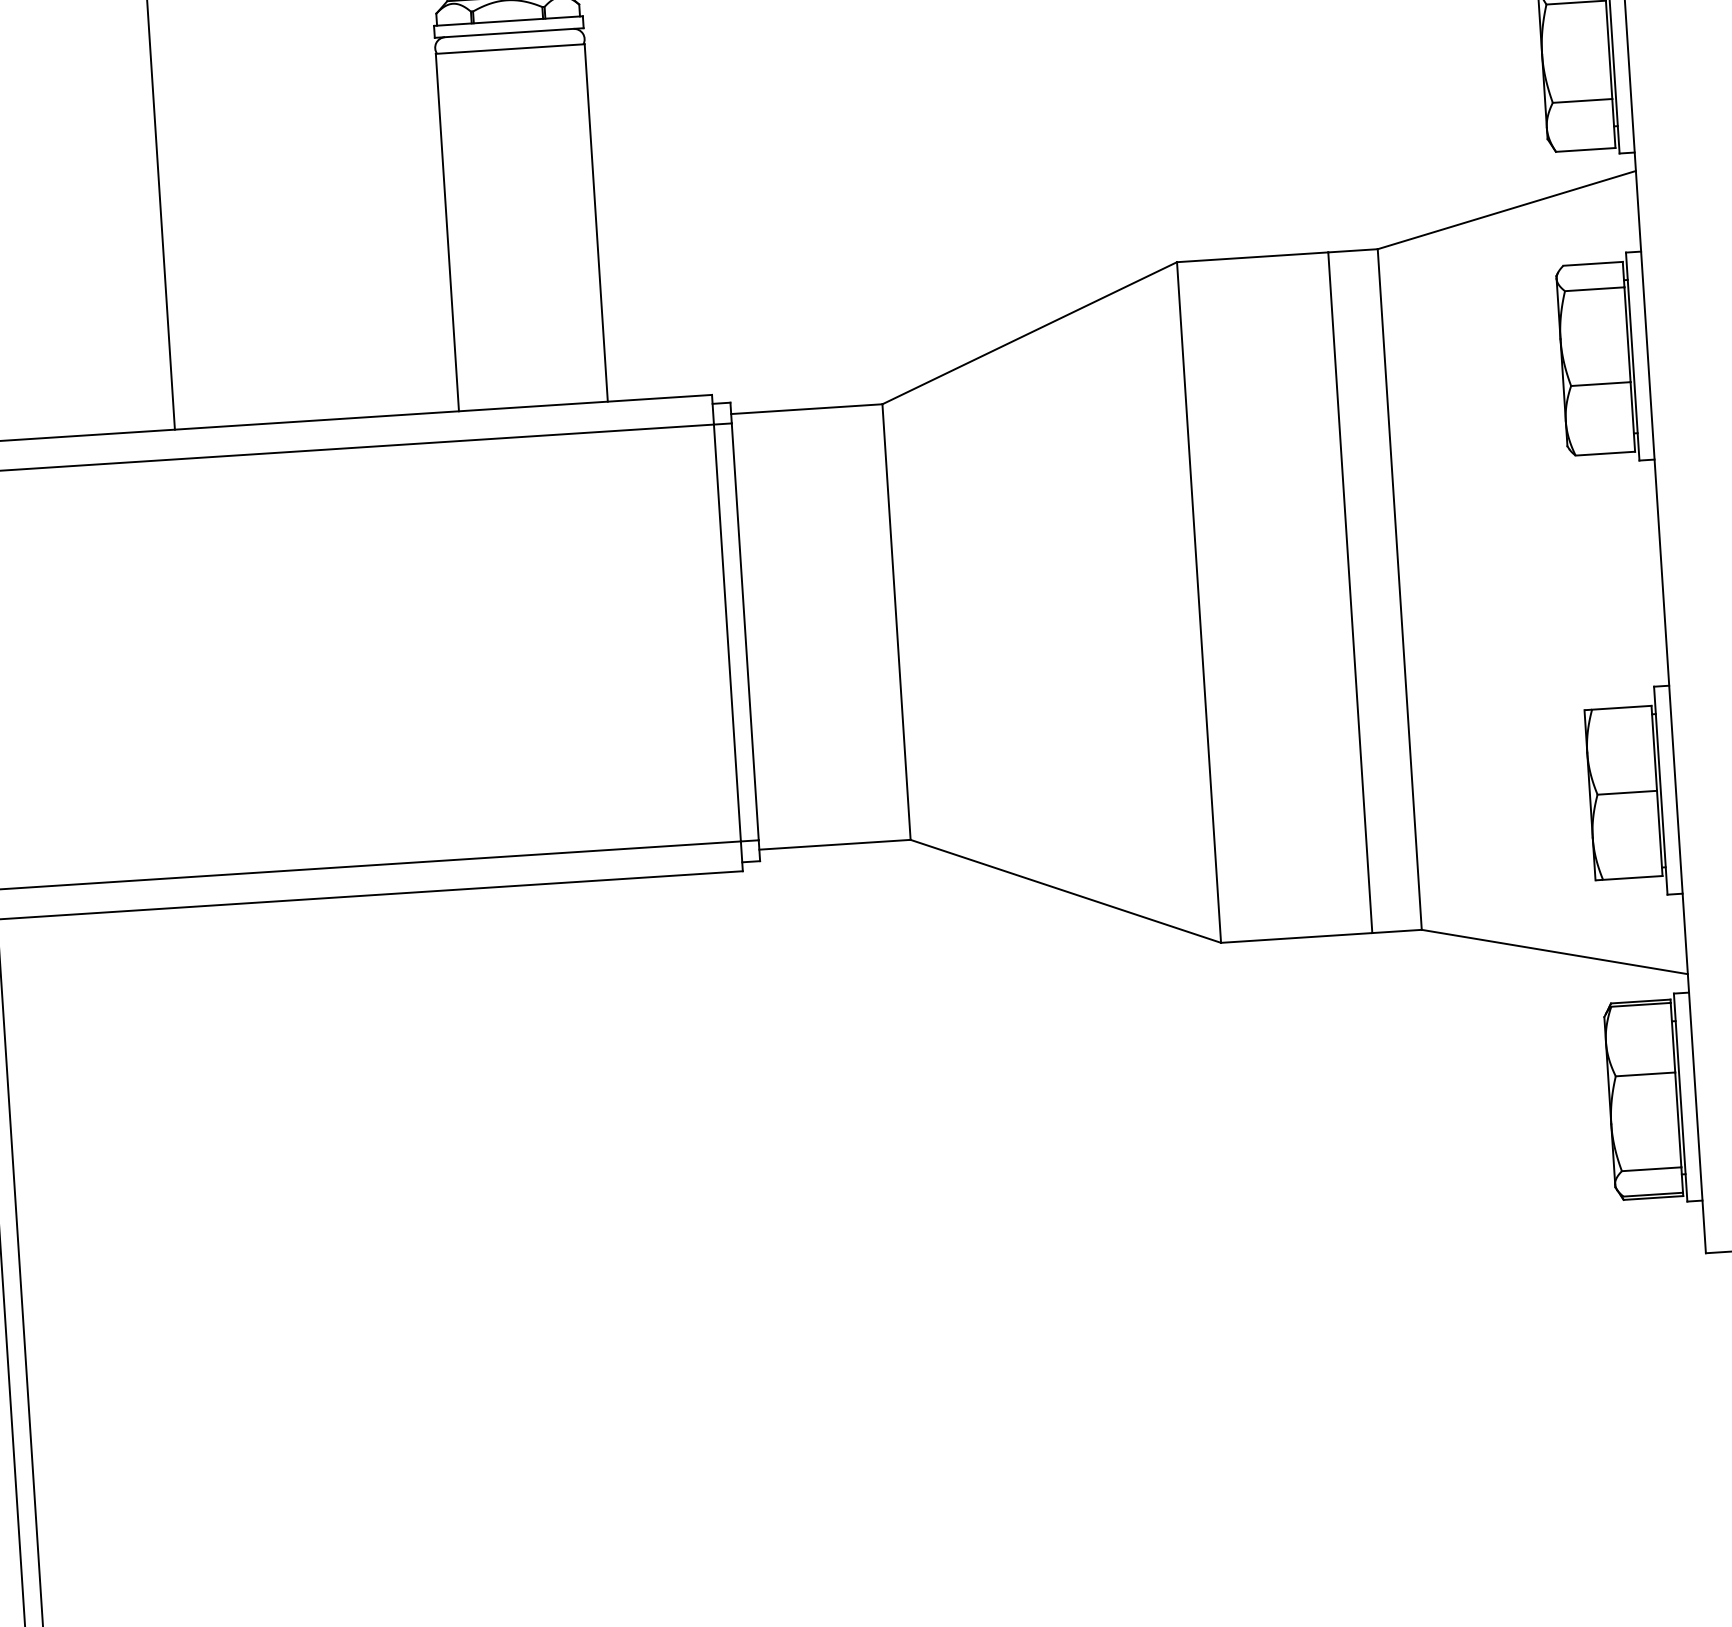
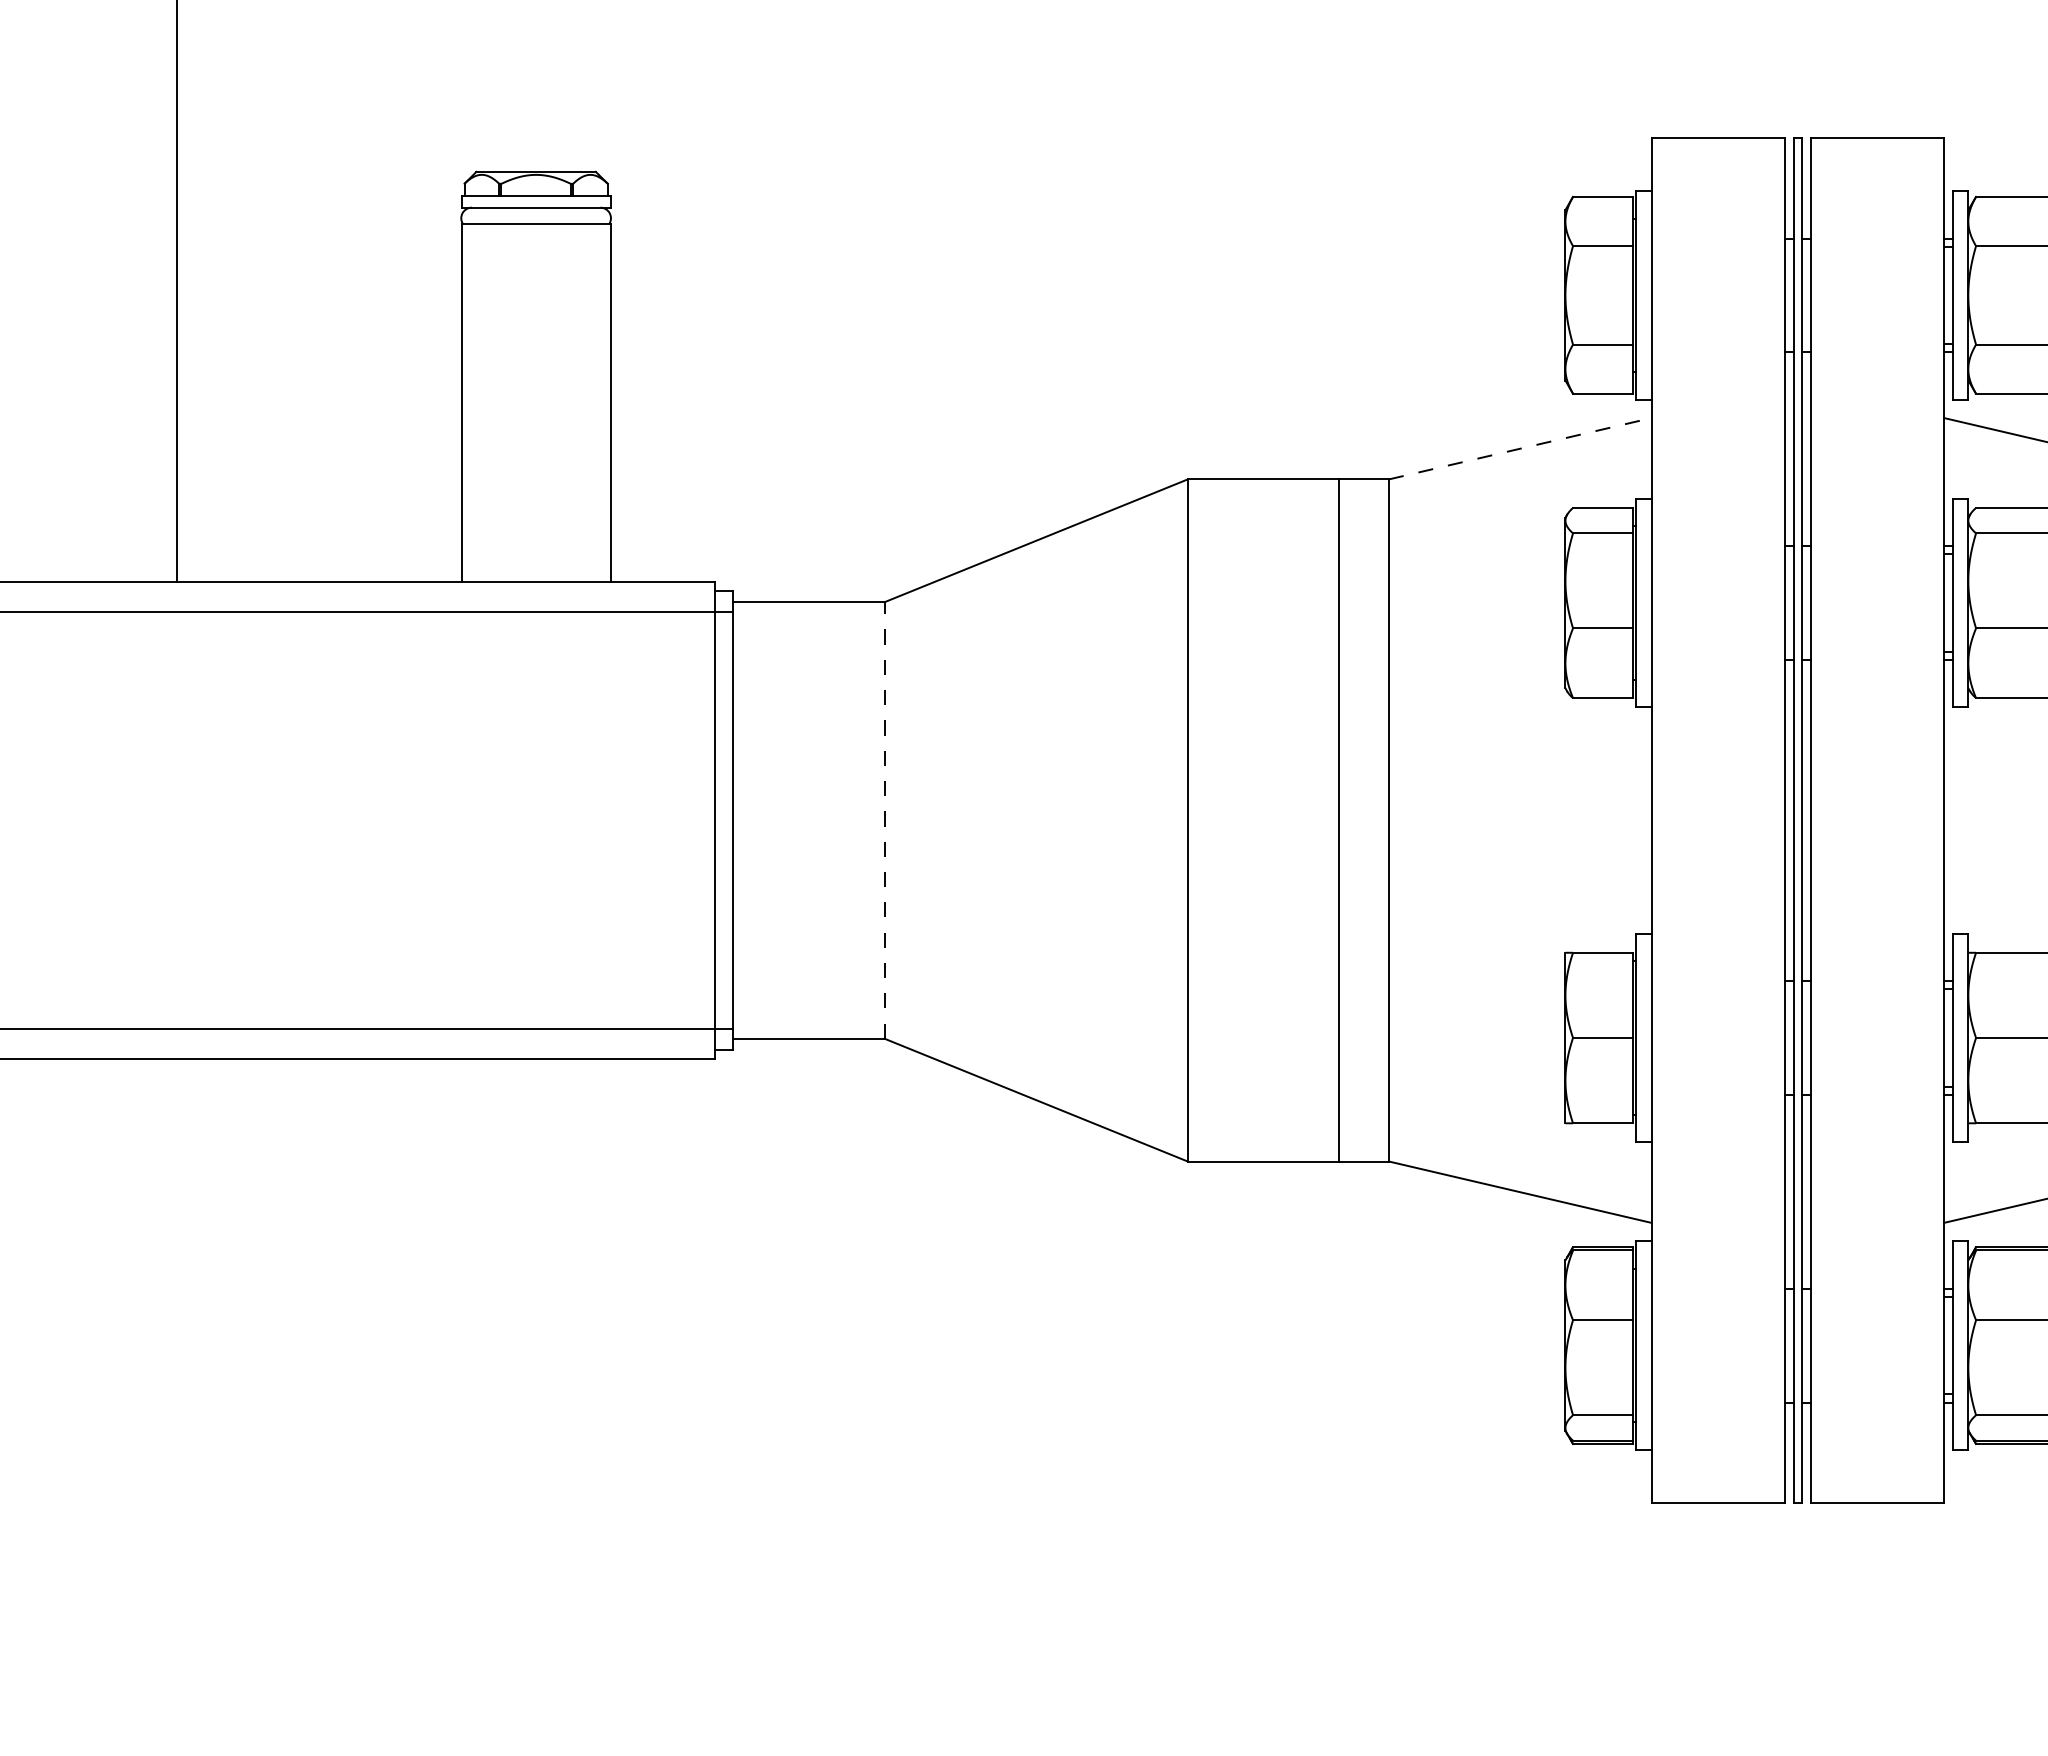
line: (1507, 209) -> (1520, 448), solid -> dashed
line: (896, 621) -> (884, 819), solid -> dashed

